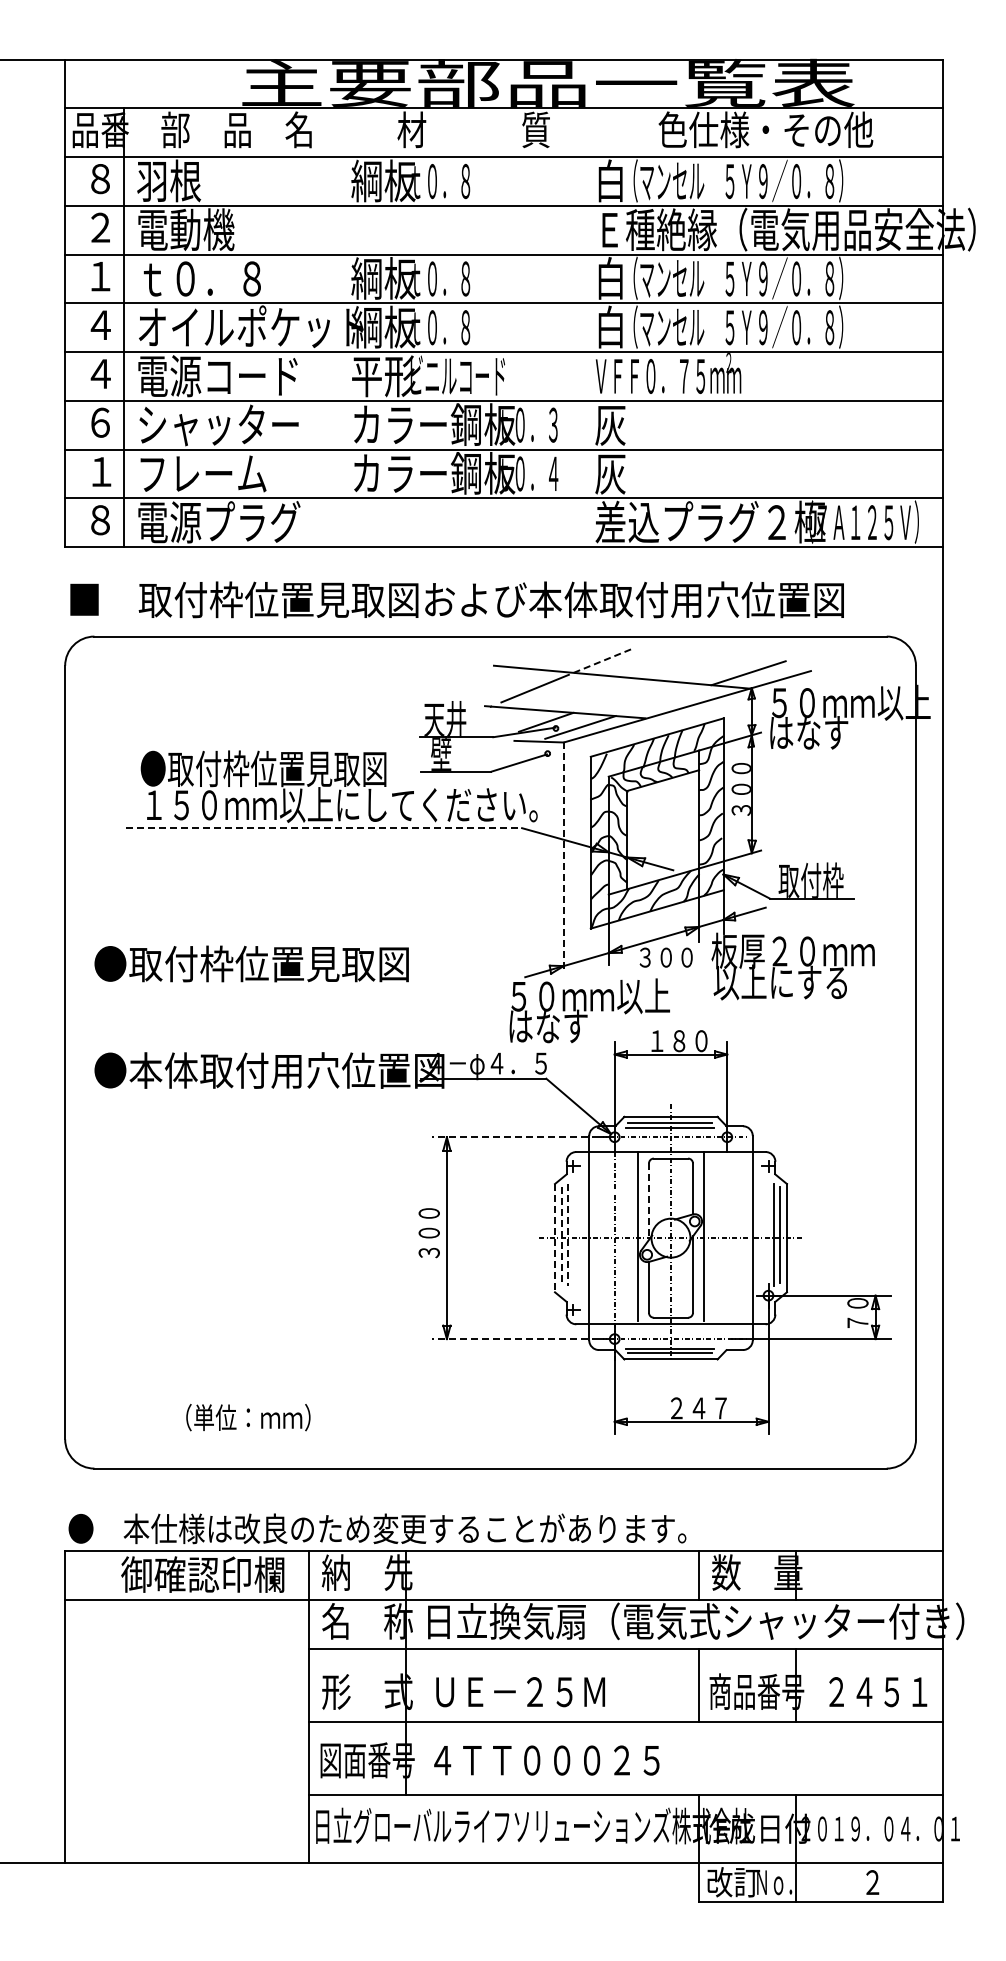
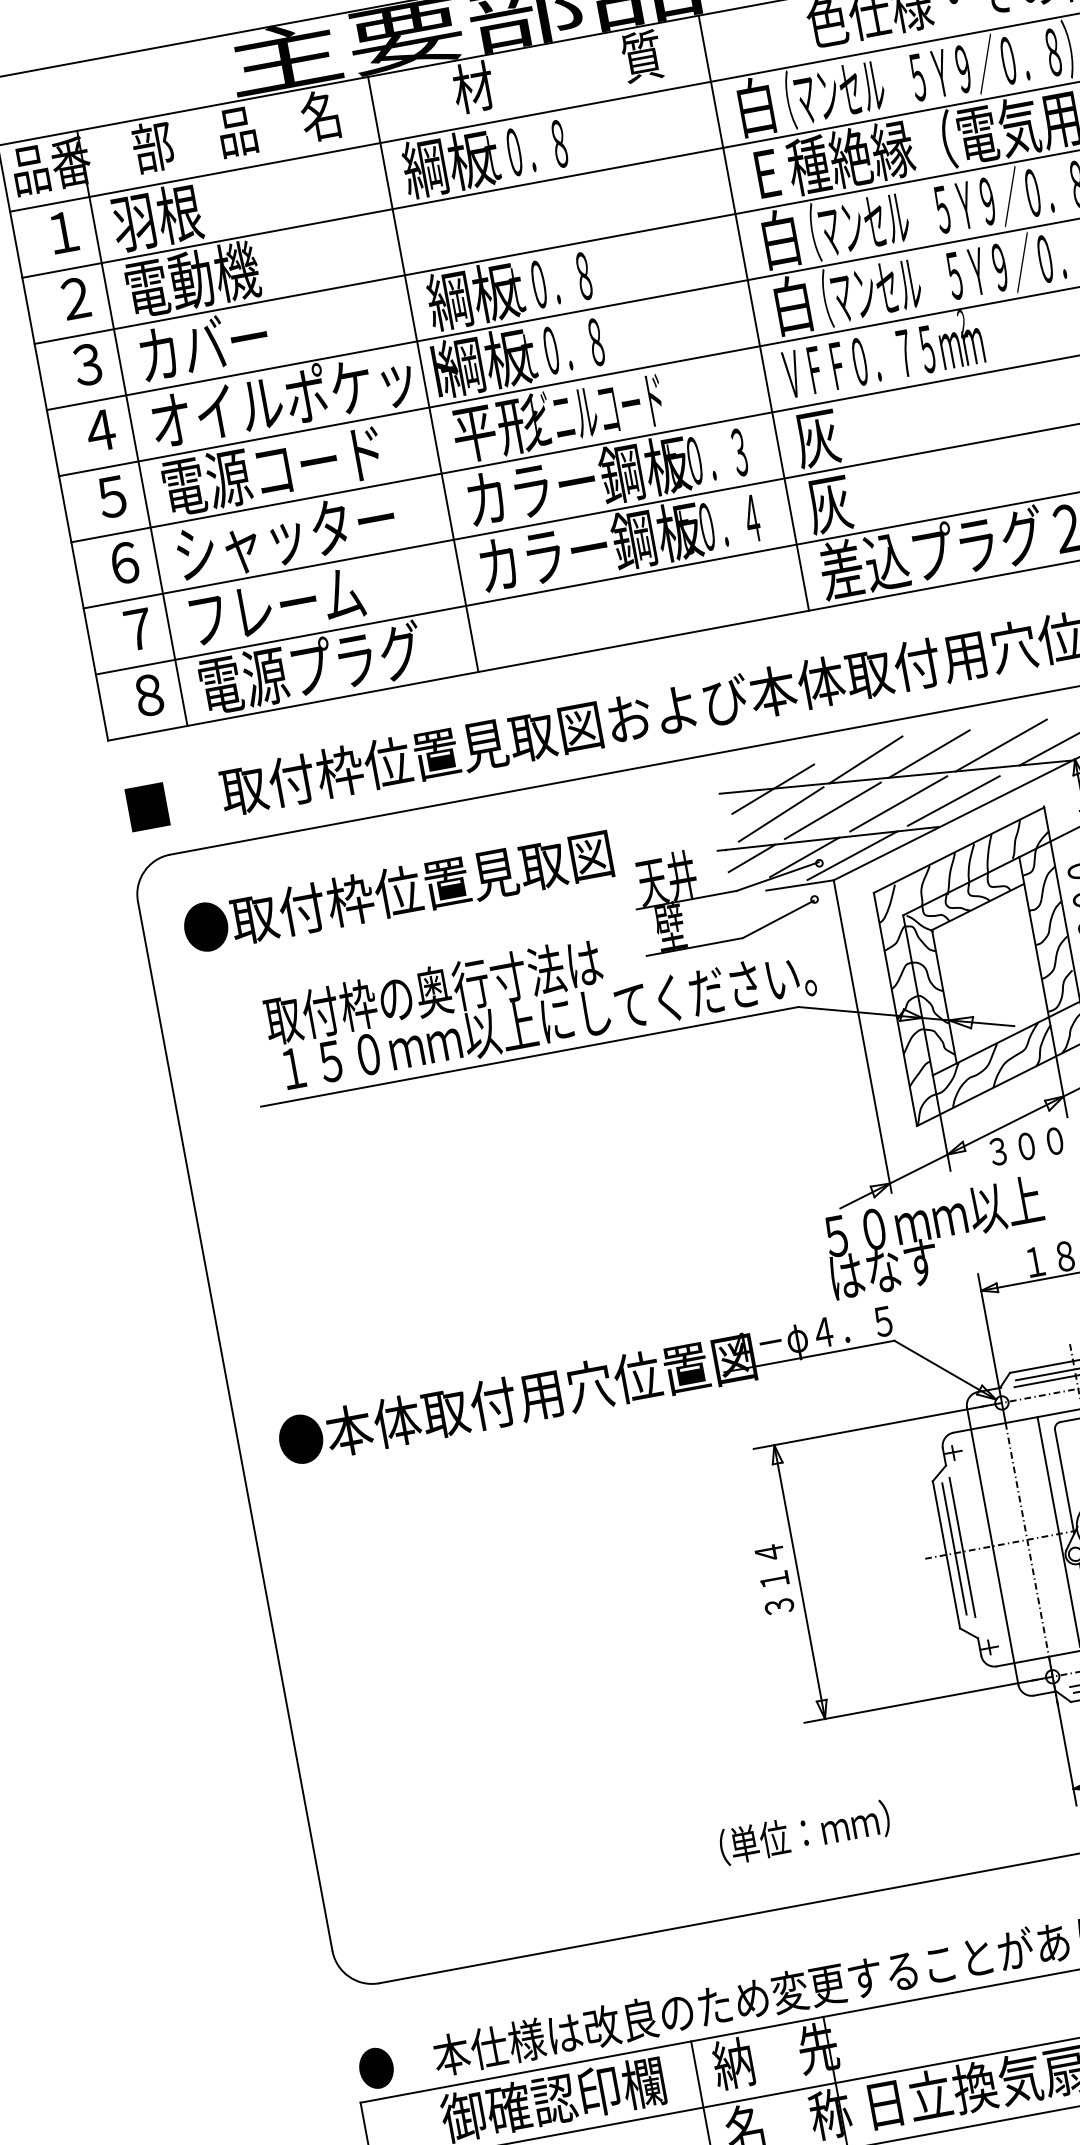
text: (100, 179) -> (63, 233), ８ -> １
text: (100, 276) -> (88, 364), １ -> ３
text: (199, 277) -> (222, 341), ｔ０．８ -> カバー
line: (338, 327) -> (423, 374), added
line: (581, 327) -> (753, 312), added
text: (100, 374) -> (112, 497), ４ -> ５
text: (101, 471) -> (138, 628), １ -> ７
line: (603, 660) -> (866, 759), dashed -> solid
line: (648, 664) -> (928, 753), added
line: (700, 668) -> (1000, 745), added
line: (532, 669) -> (772, 789), added
line: (572, 692) -> (832, 810), added
line: (620, 696) -> (898, 803), added
line: (659, 701) -> (953, 800), added
line: (508, 715) -> (751, 857), added
text: (263, 768) -> (432, 991), ●取付枠位置見取図 -> 取付枠の奥行寸法は
line: (324, 828) -> (530, 1057), dashed -> solid
line: (563, 858) -> (862, 1037), dashed -> solid
text: (251, 963) -> (397, 891), moved
line: (520, 1137) -> (874, 1427), dashed -> solid
line: (648, 1202) -> (1064, 1483), dashed -> solid
text: (428, 1222) -> (770, 1565), ３００ -> ３１４
line: (561, 1235) -> (954, 1549), dashed -> solid
line: (567, 1235) -> (962, 1548), dashed -> solid
line: (555, 1238) -> (947, 1555), dashed -> solid
line: (520, 1339) -> (924, 1701), dashed -> solid
text: (248, 1417) -> (804, 1832), moved

